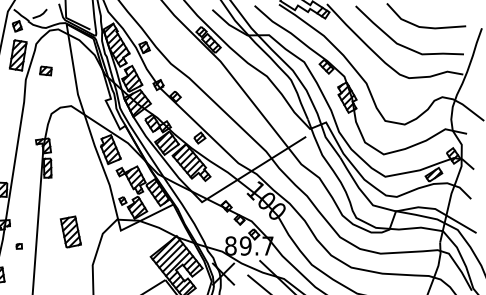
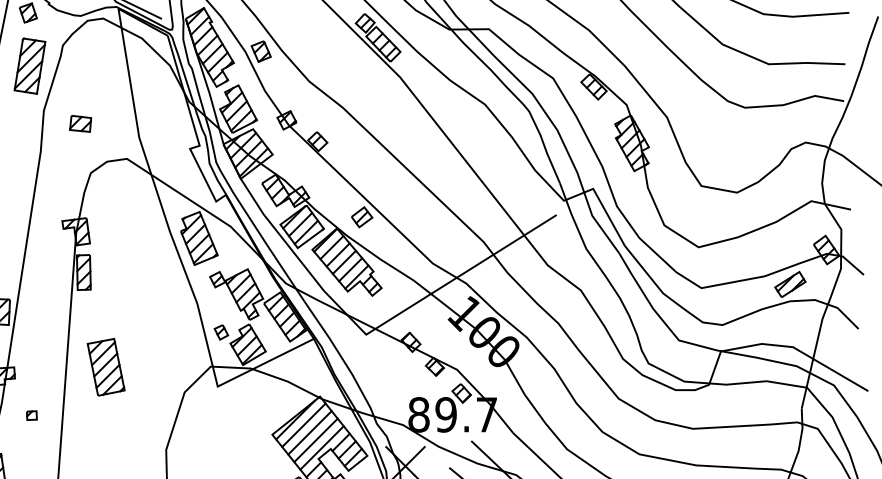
part: (45, 70) -> (79, 123), moved
part: (70, 231) -> (105, 366), moved

